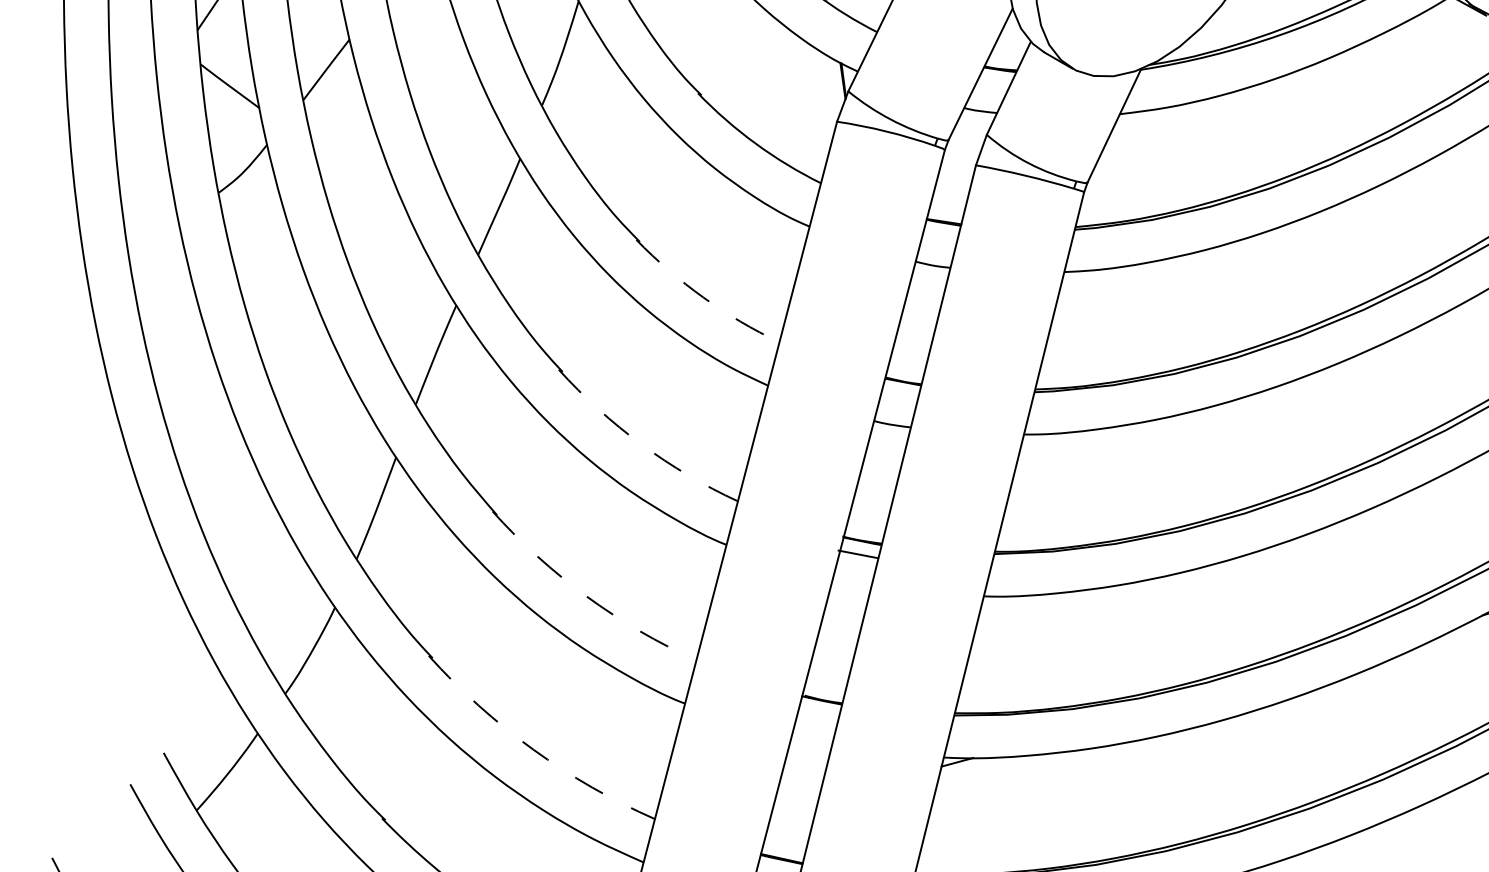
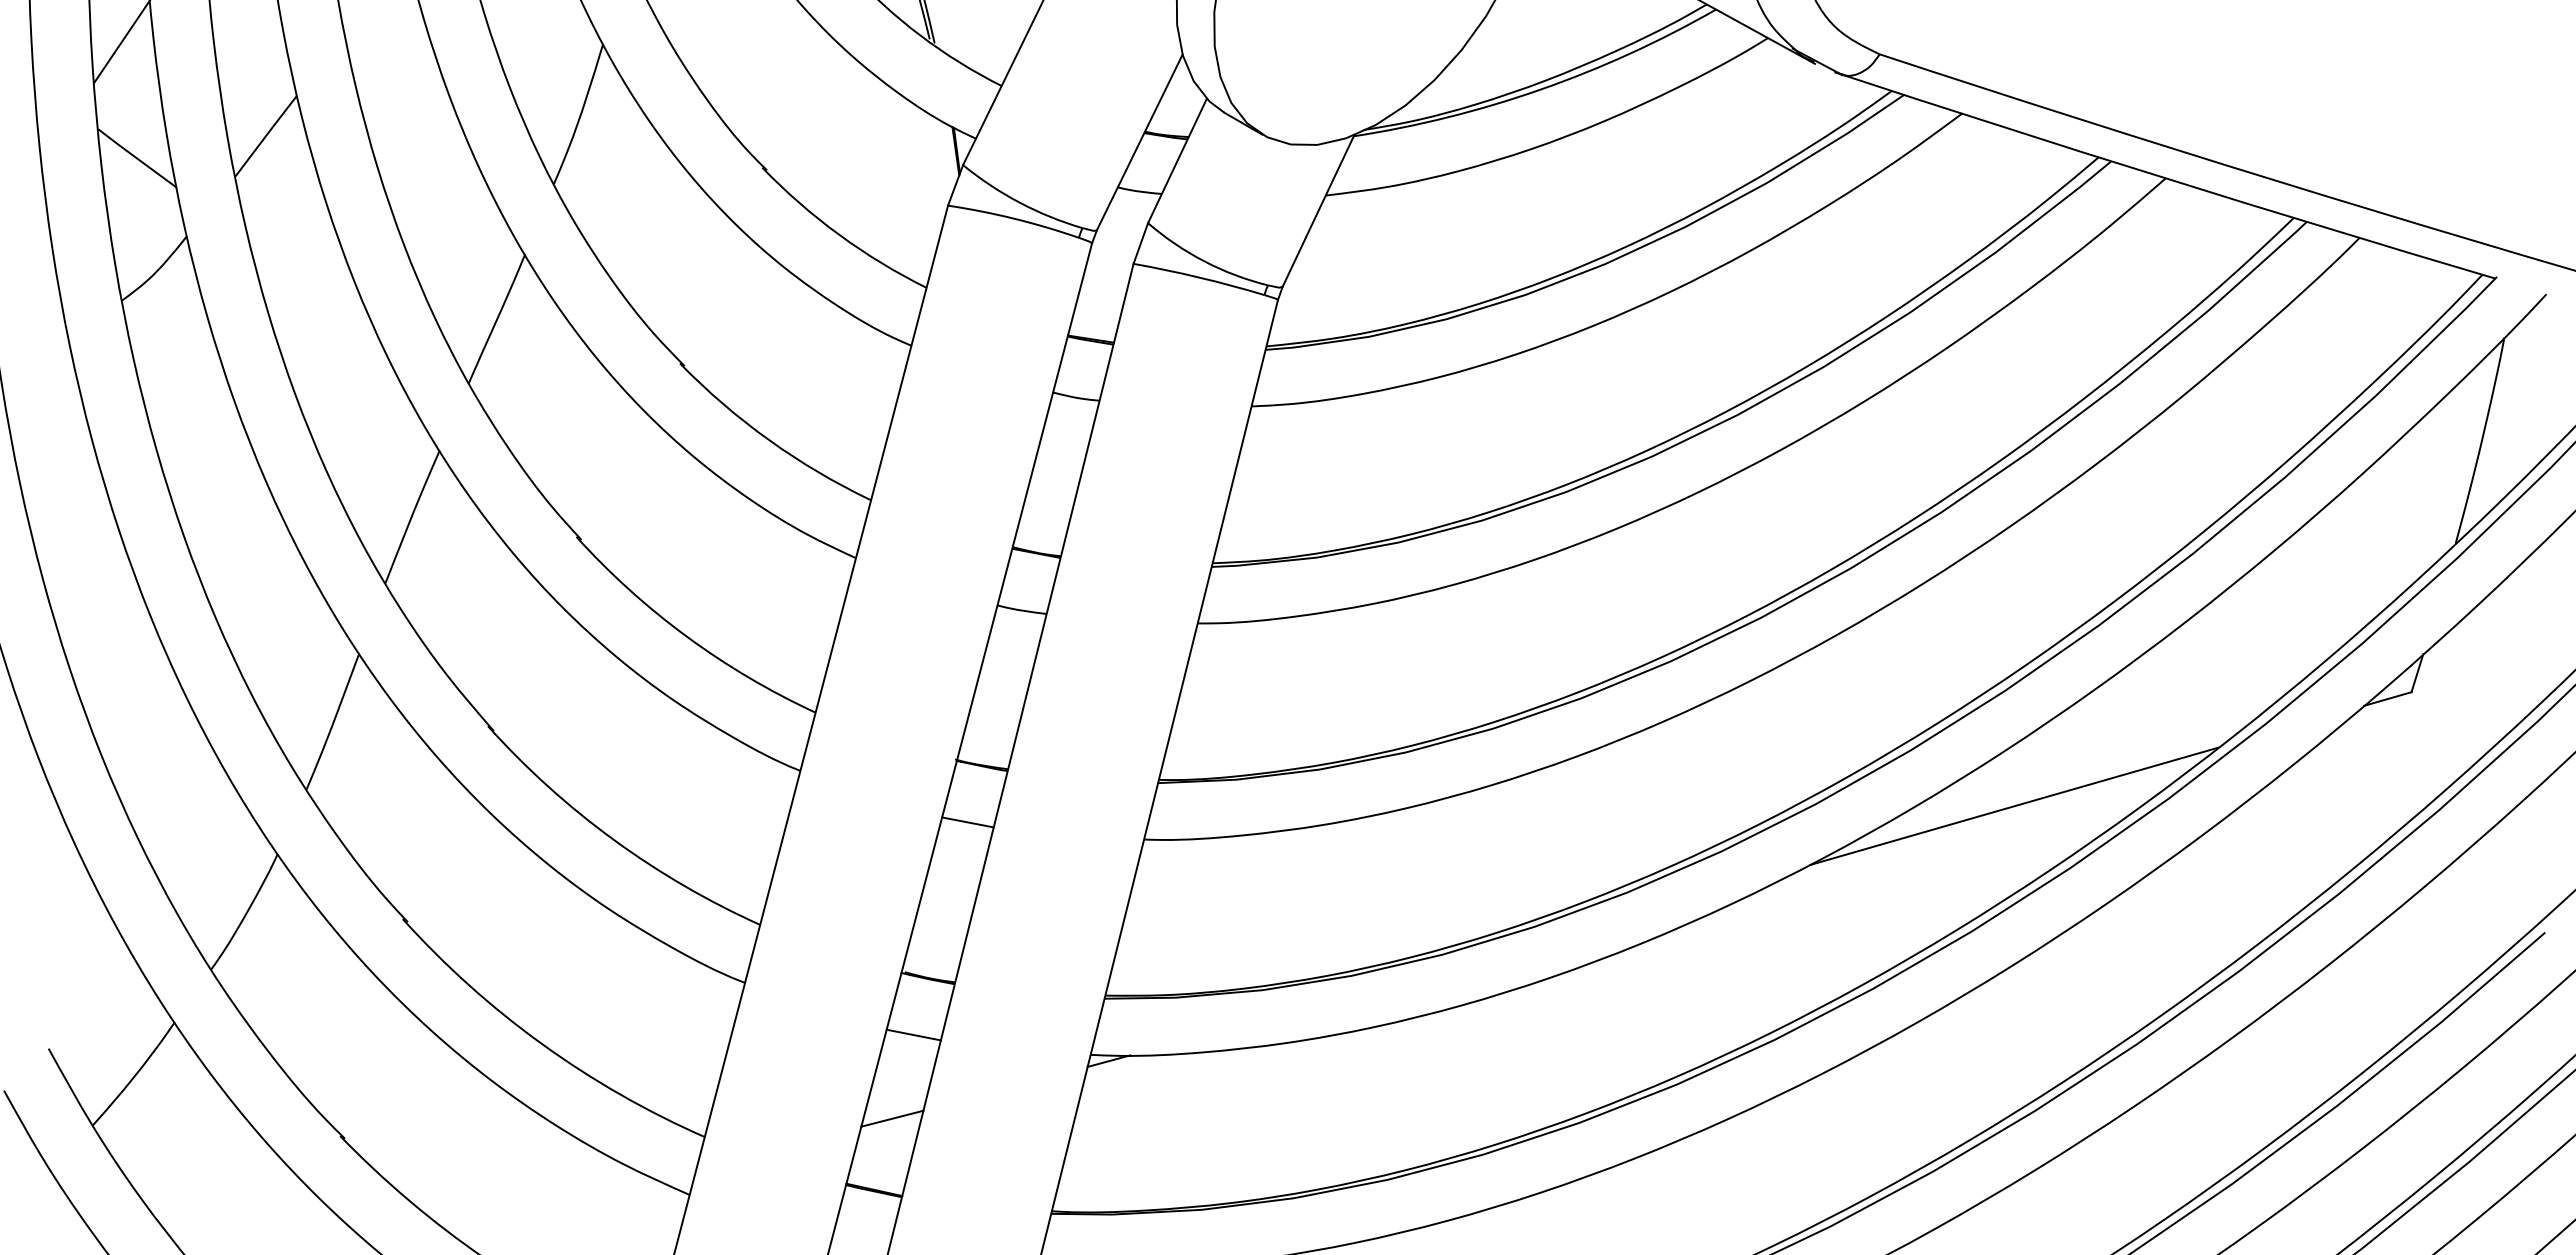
arc: (703, 297) -> (769, 440), dashed -> solid
arc: (642, 444) -> (687, 636), dashed -> solid
line: (857, 554) -> (967, 822), moved
arc: (586, 596) -> (613, 839), dashed -> solid
line: (811, 742) -> (913, 1034), added
arc: (533, 749) -> (542, 1044), dashed -> solid
line: (795, 805) -> (892, 1118), added

